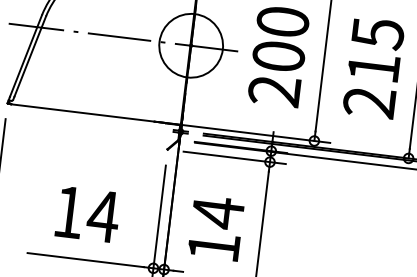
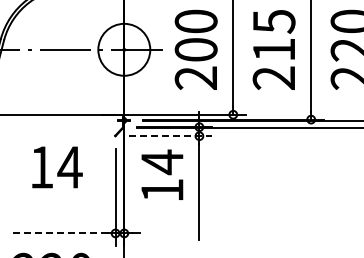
line: (234, 158) -> (170, 136), solid -> dashed
text: (88, 214) -> (57, 167), moved
text: (216, 227) -> (162, 174), moved
line: (86, 260) -> (60, 233), solid -> dashed

